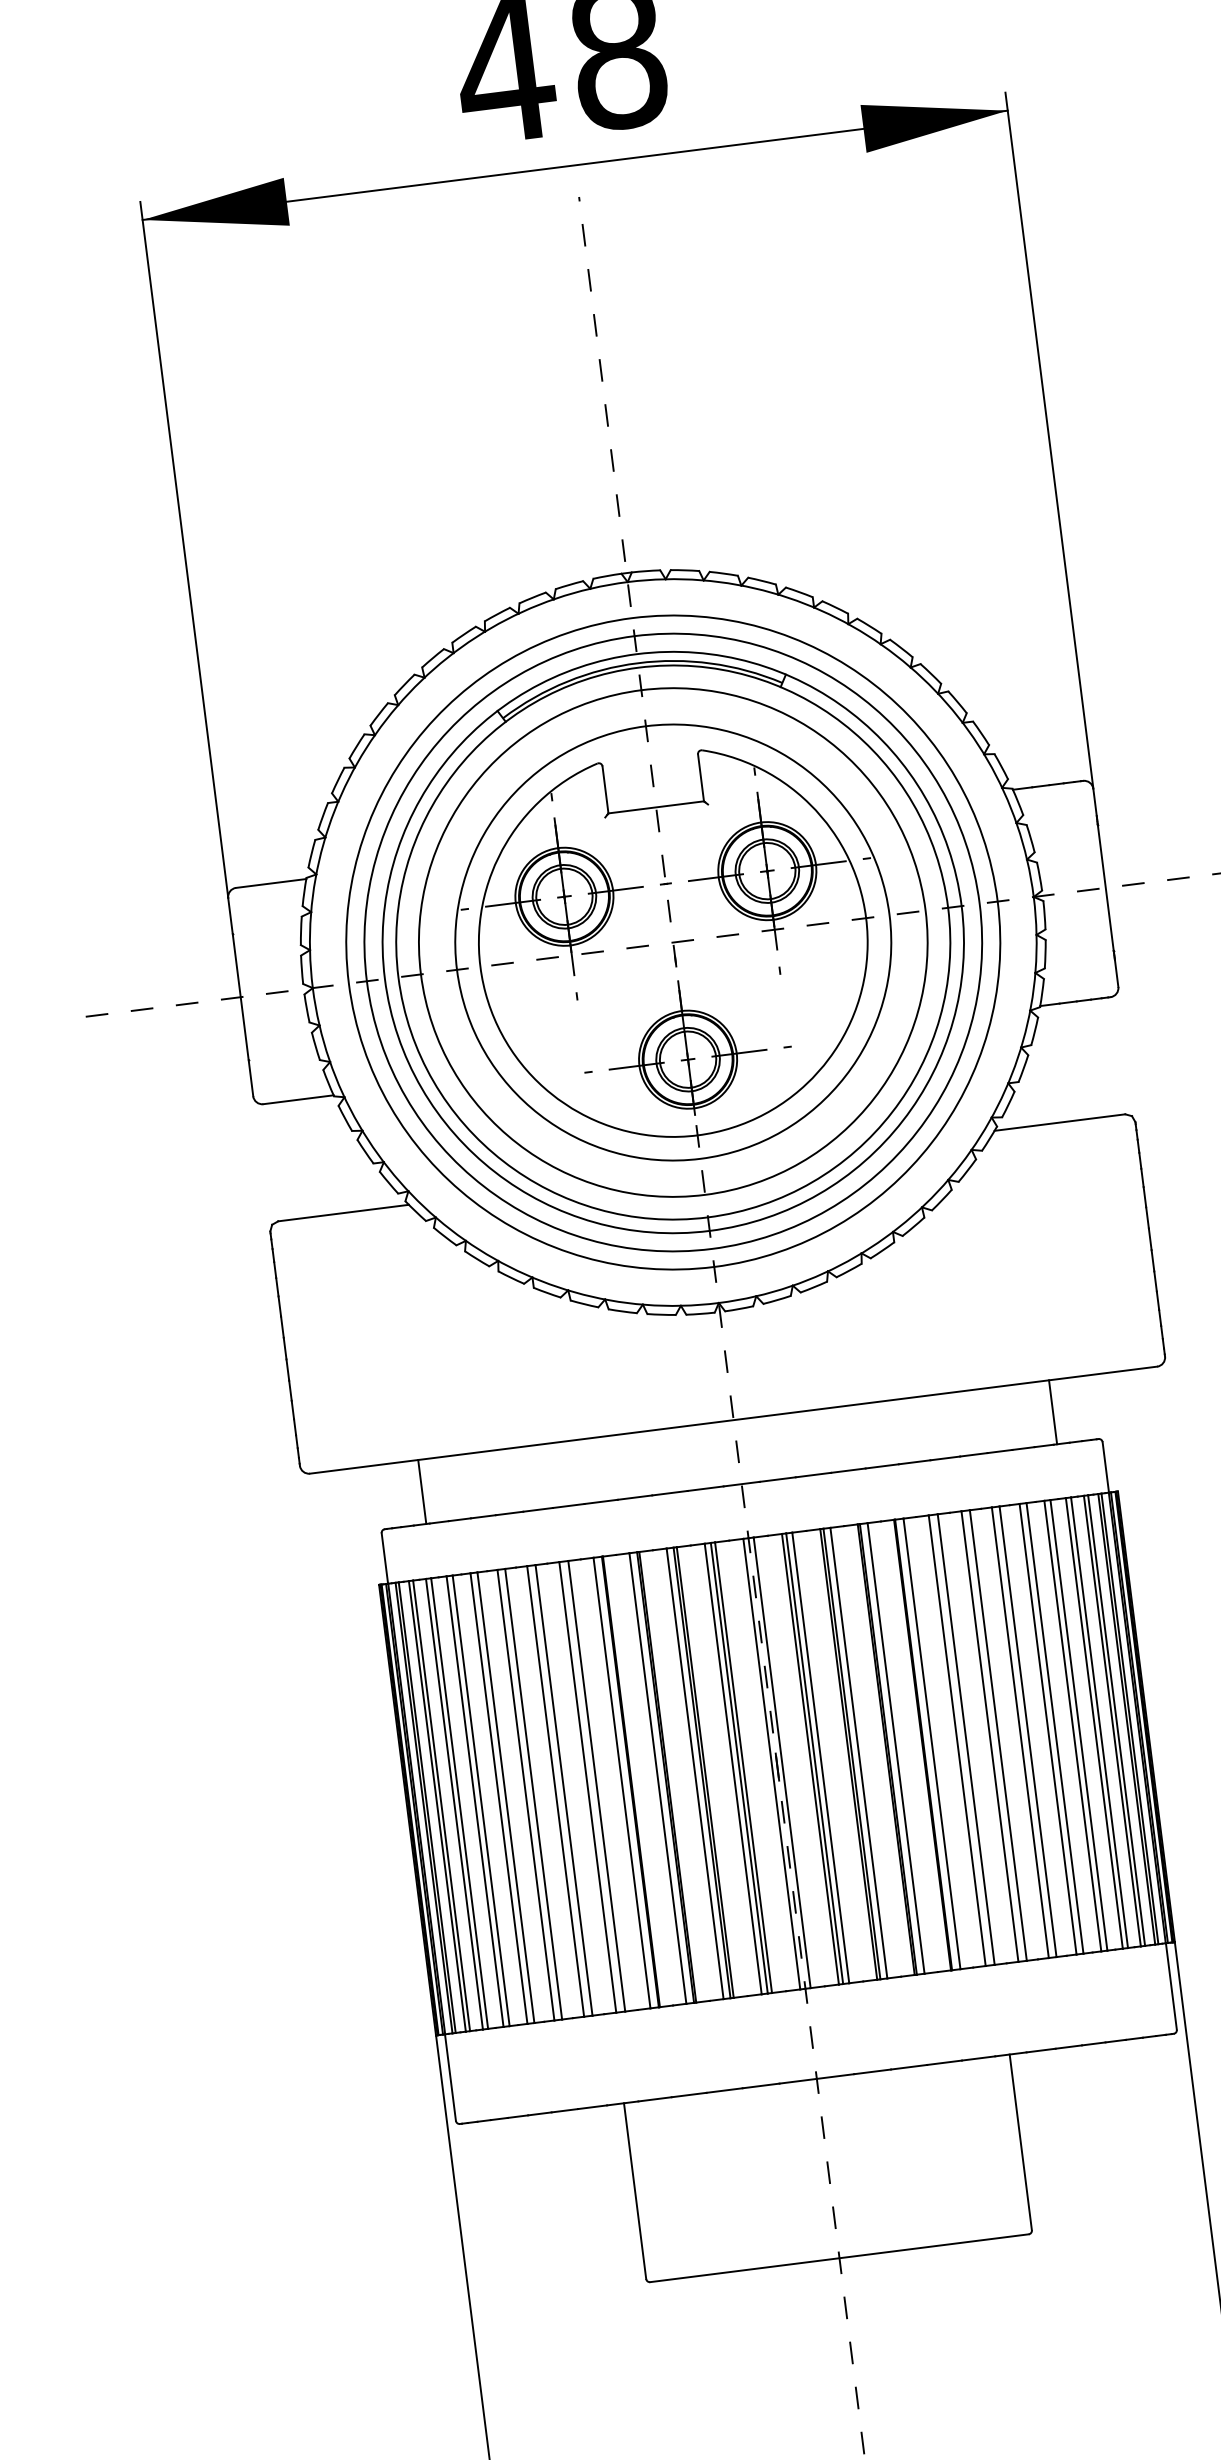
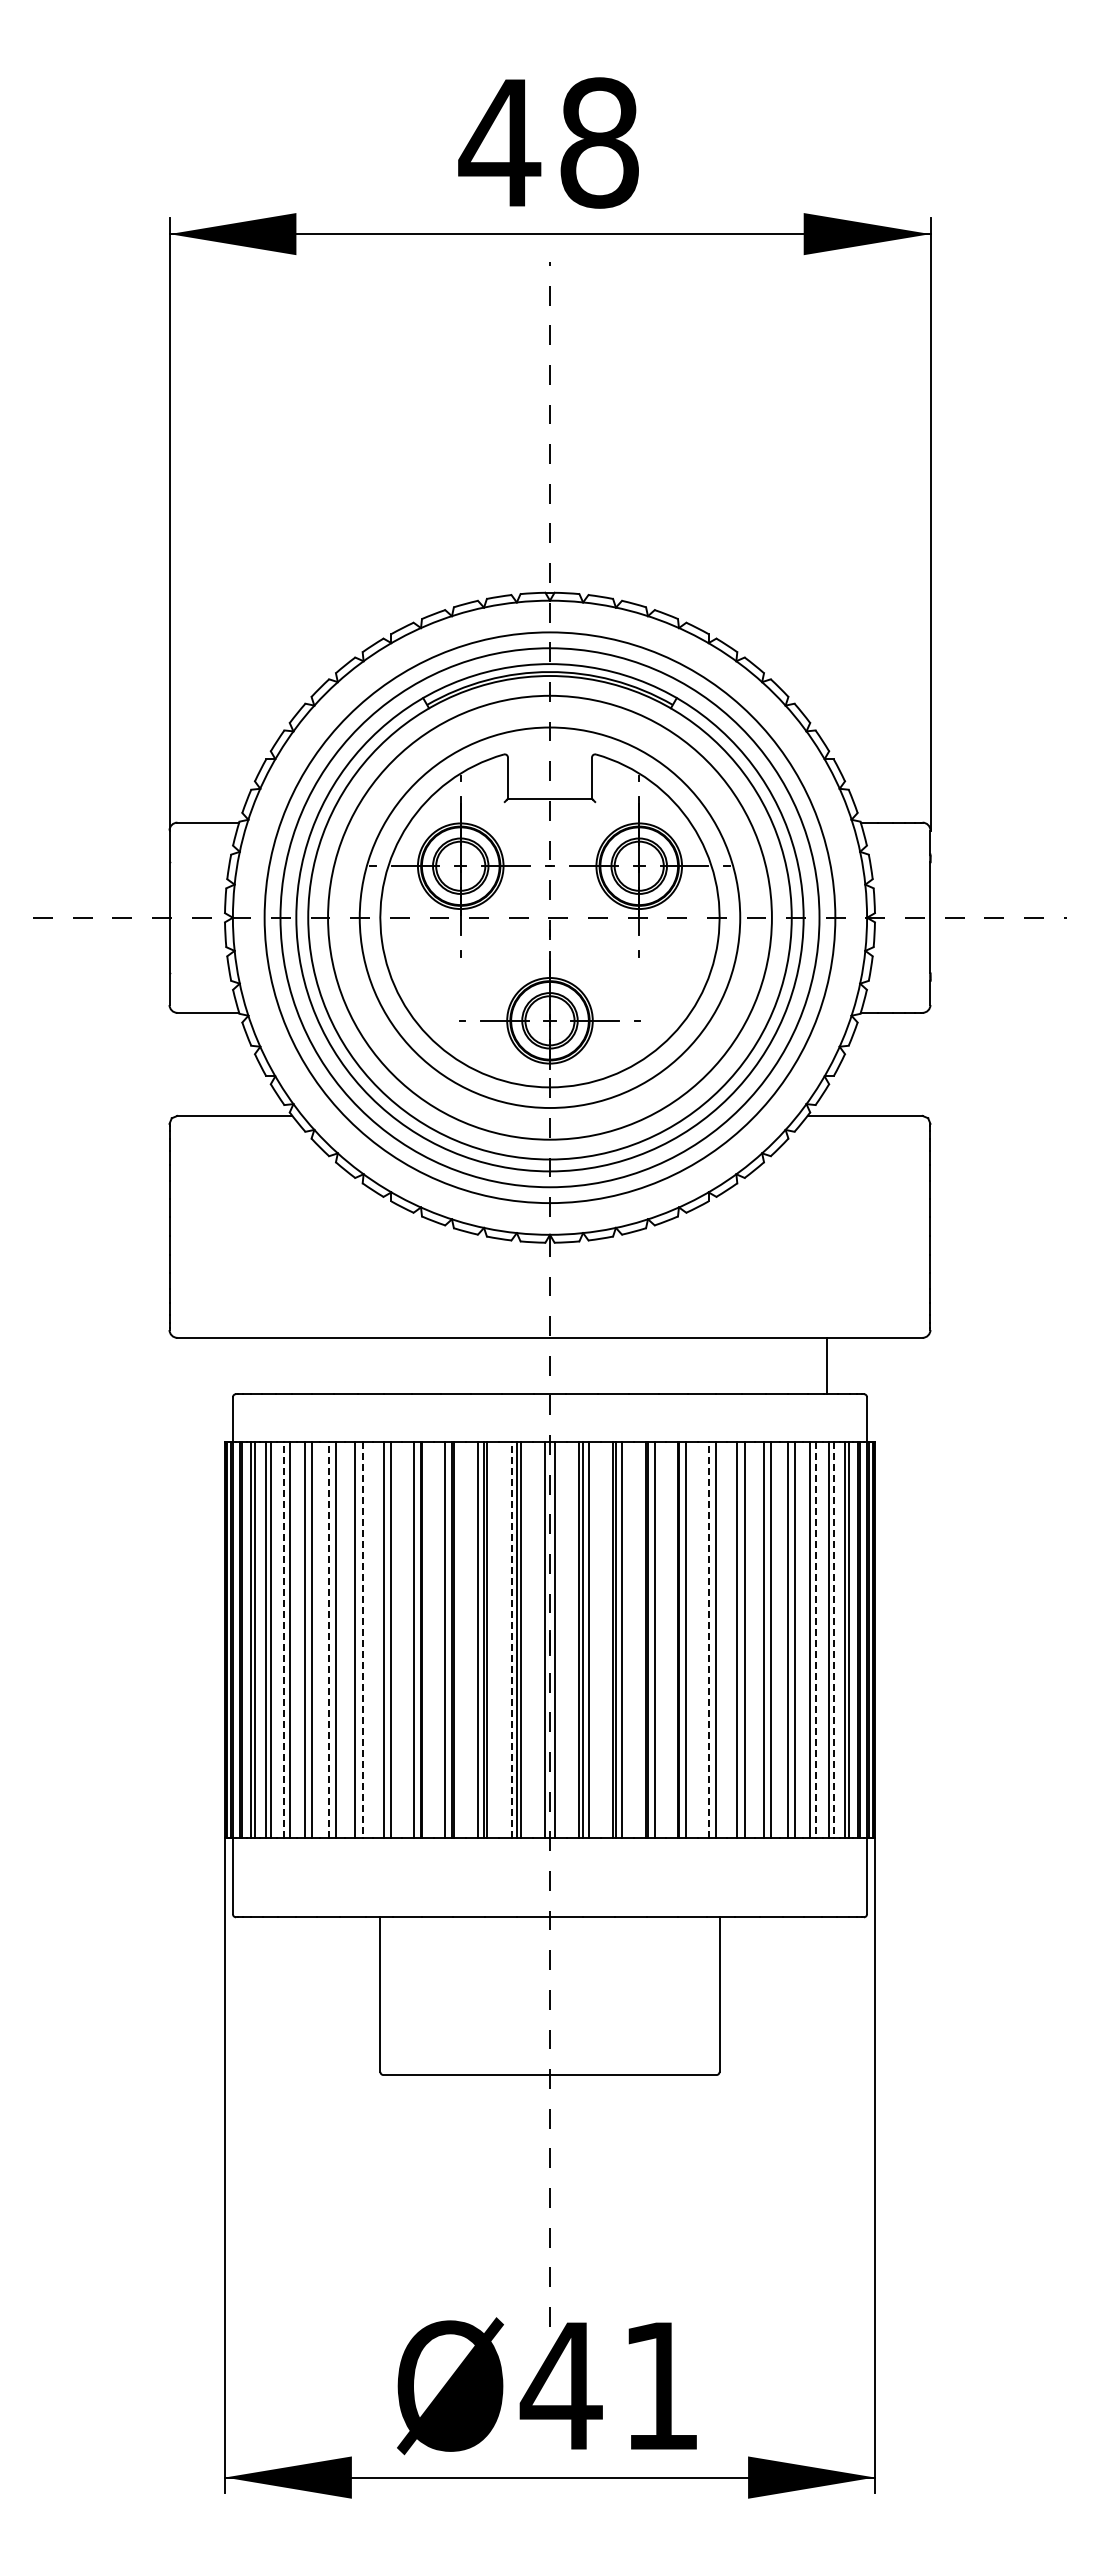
line: (422, 1491) -> (272, 1365), removed
line: (1099, 1723) -> (833, 1640), solid -> dashed
line: (1078, 1726) -> (815, 1640), solid -> dashed
line: (957, 1740) -> (708, 1639), solid -> dashed
line: (733, 1768) -> (511, 1639), solid -> dashed
line: (563, 1791) -> (362, 1640), solid -> dashed
line: (526, 1794) -> (329, 1639), solid -> dashed
line: (475, 1801) -> (284, 1639), solid -> dashed

